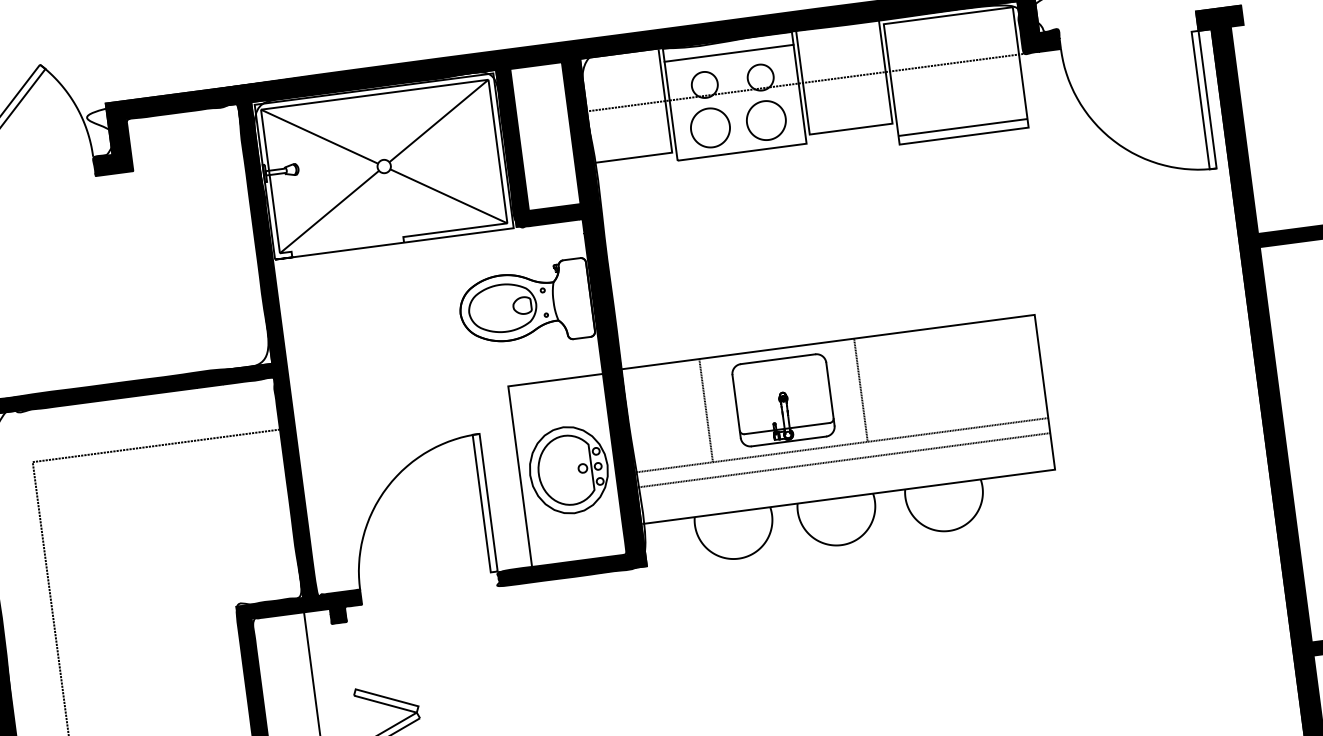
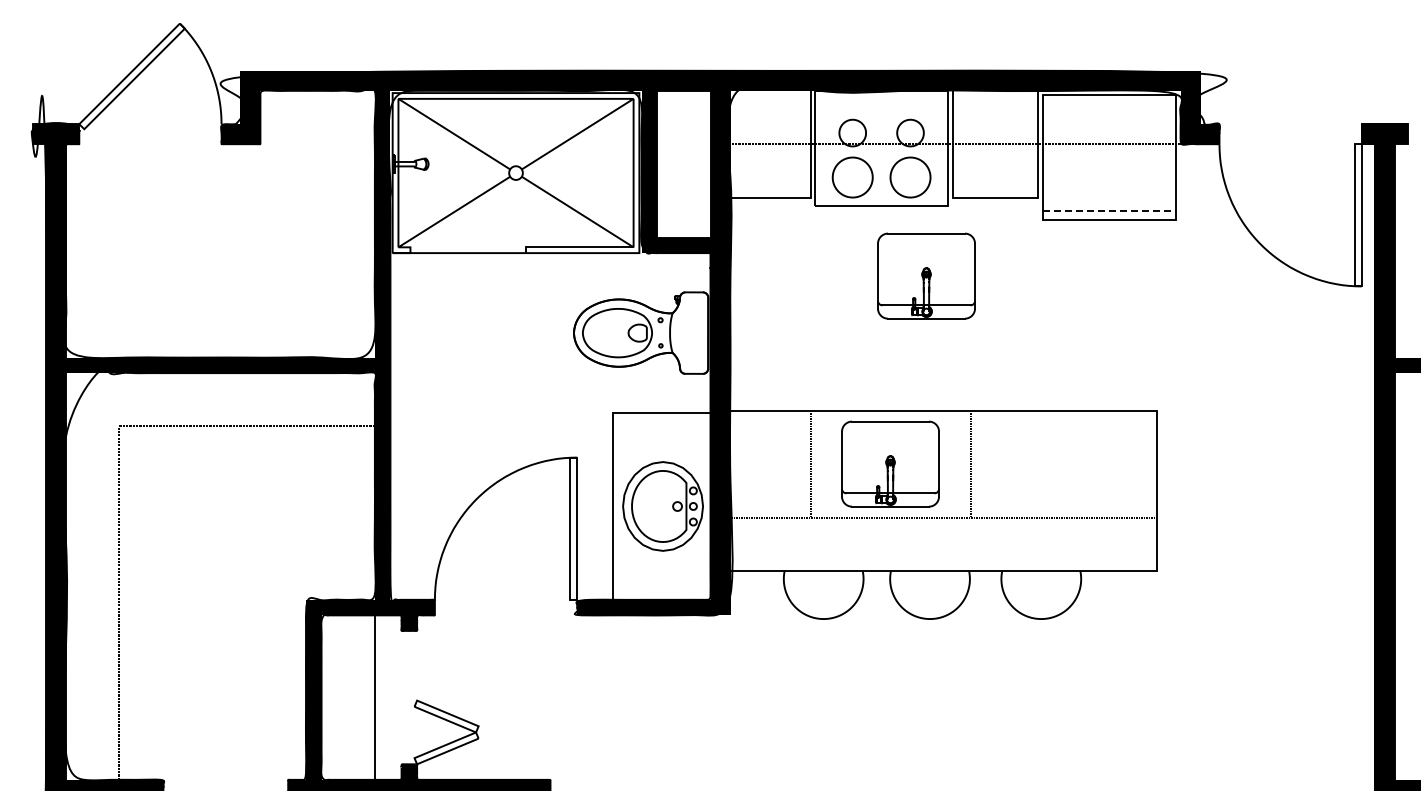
line: (729, 53) -> (881, 104), removed
line: (963, 127) -> (1109, 210), solid -> dashed
part: (794, 213) -> (926, 275), added
line: (843, 460) -> (943, 533), removed

